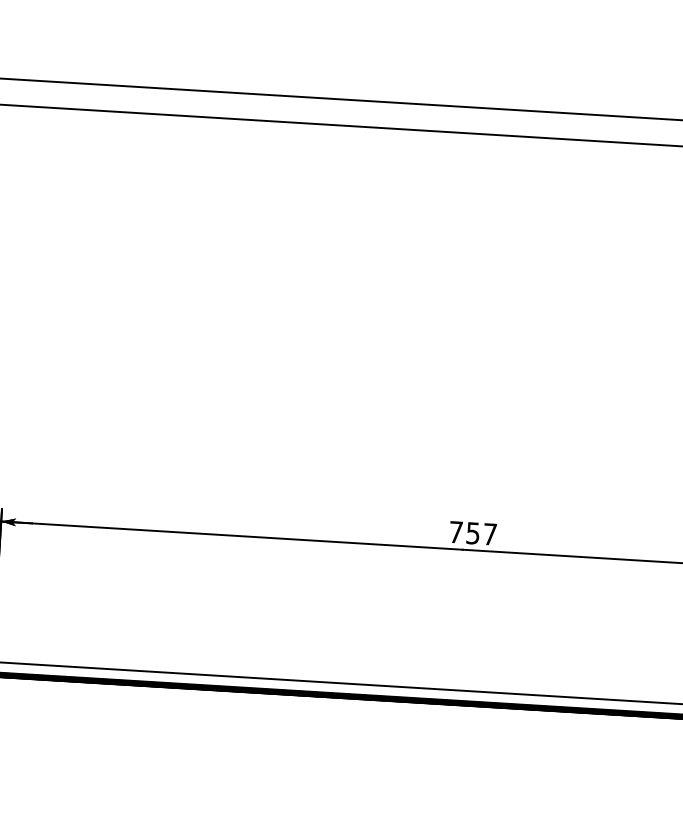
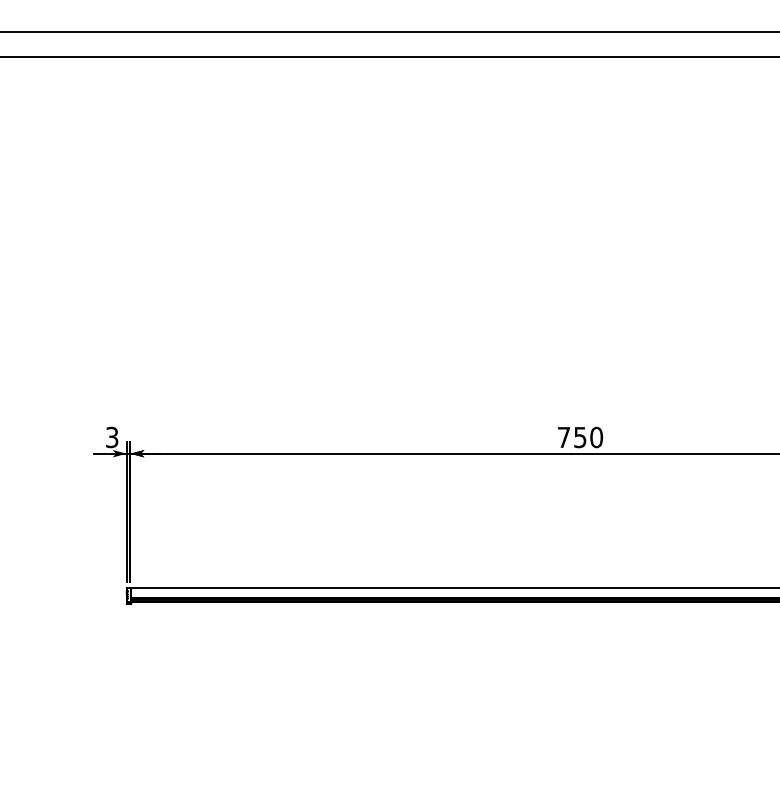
text: (490, 534) -> (596, 437), 757 -> 750

